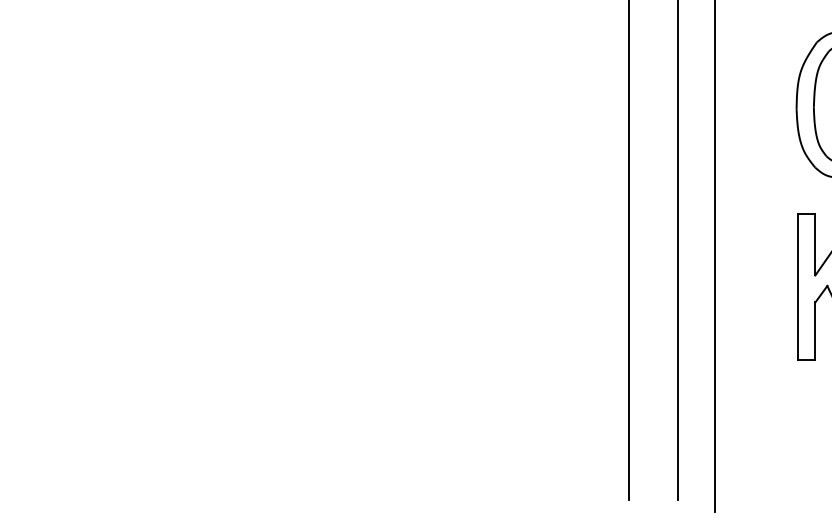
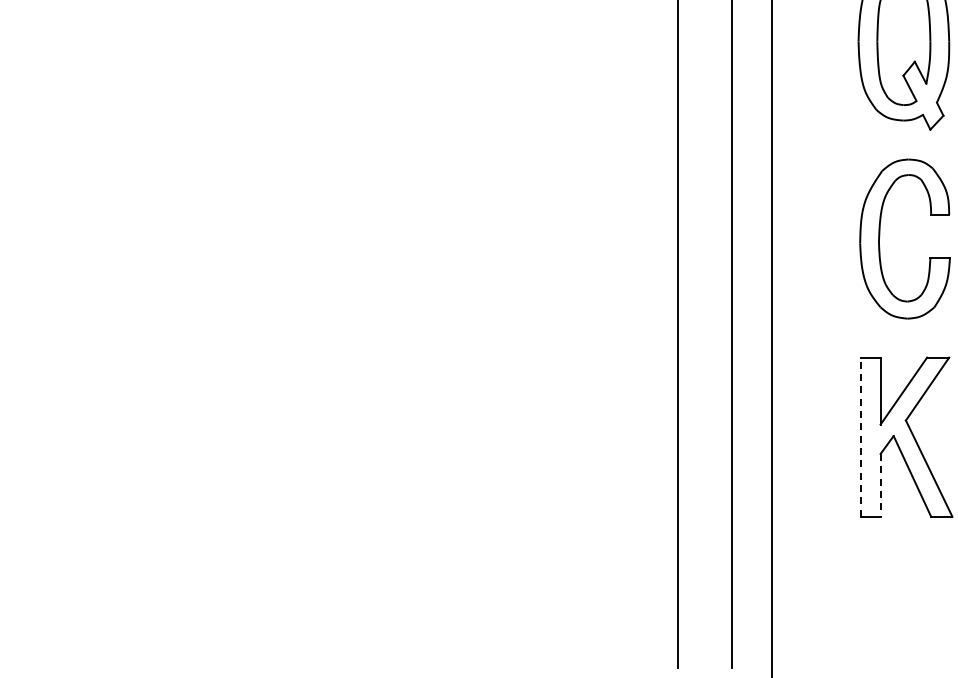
line: (797, 287) -> (861, 437), solid -> dashed
line: (815, 331) -> (880, 485), solid -> dashed

